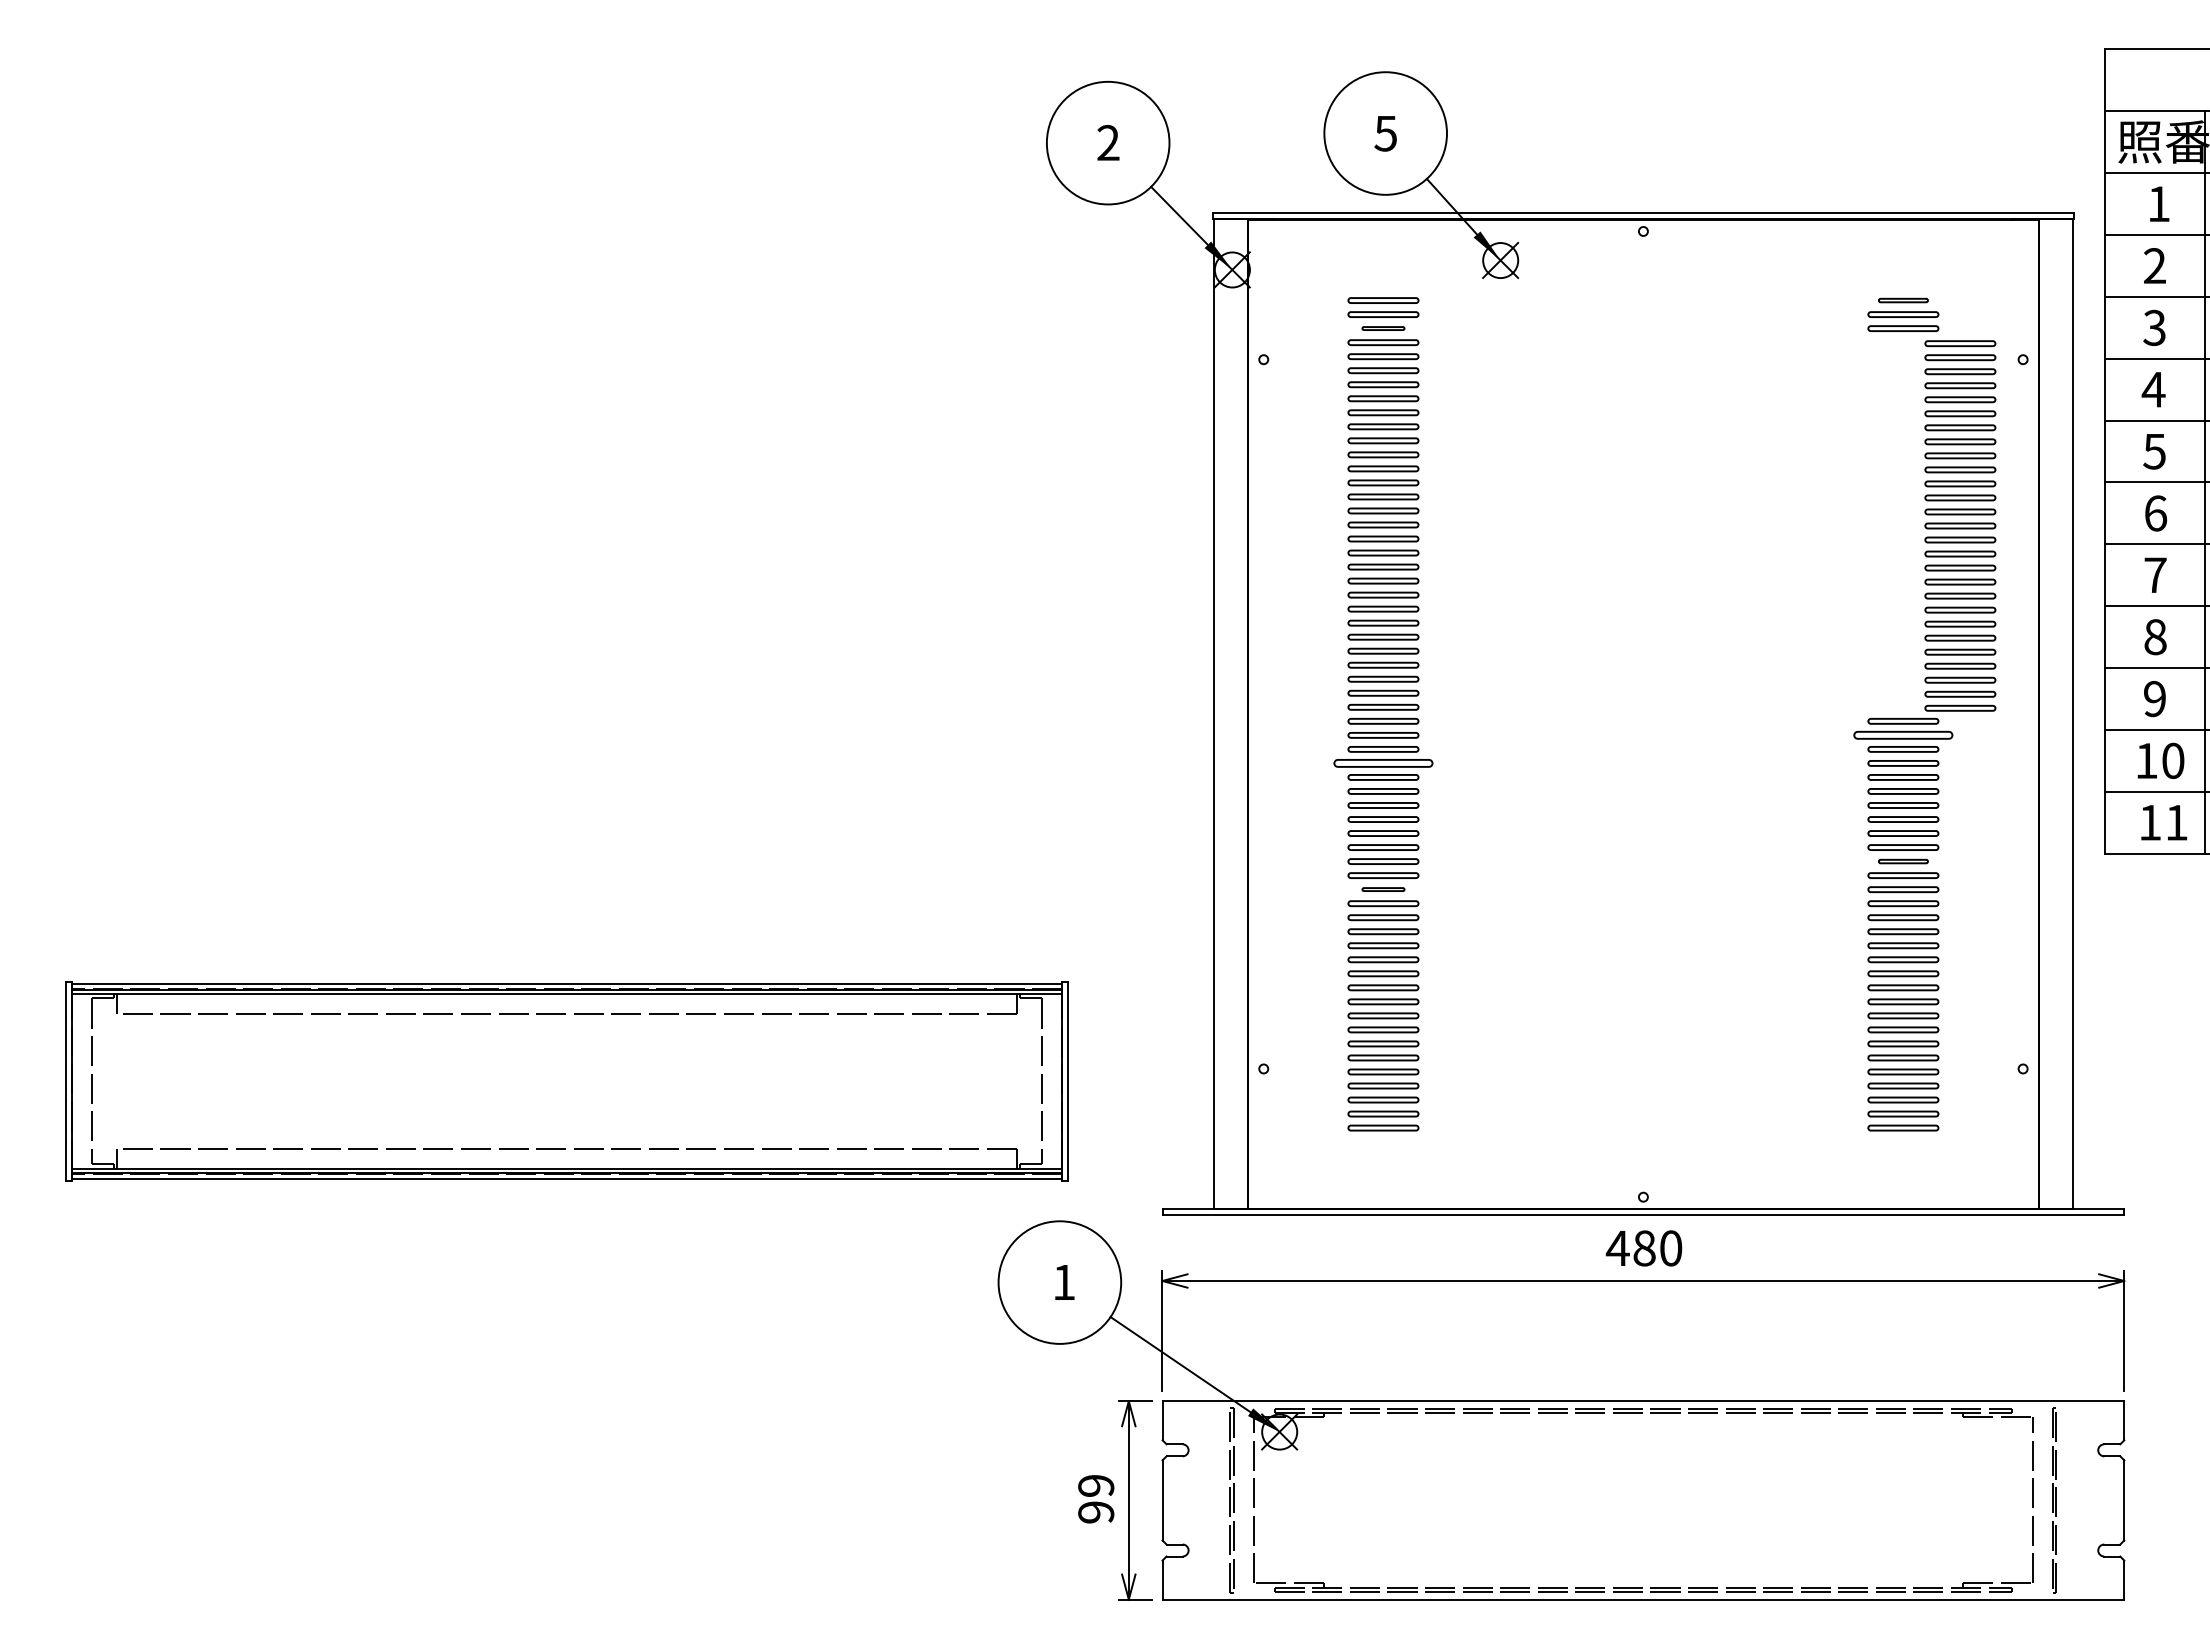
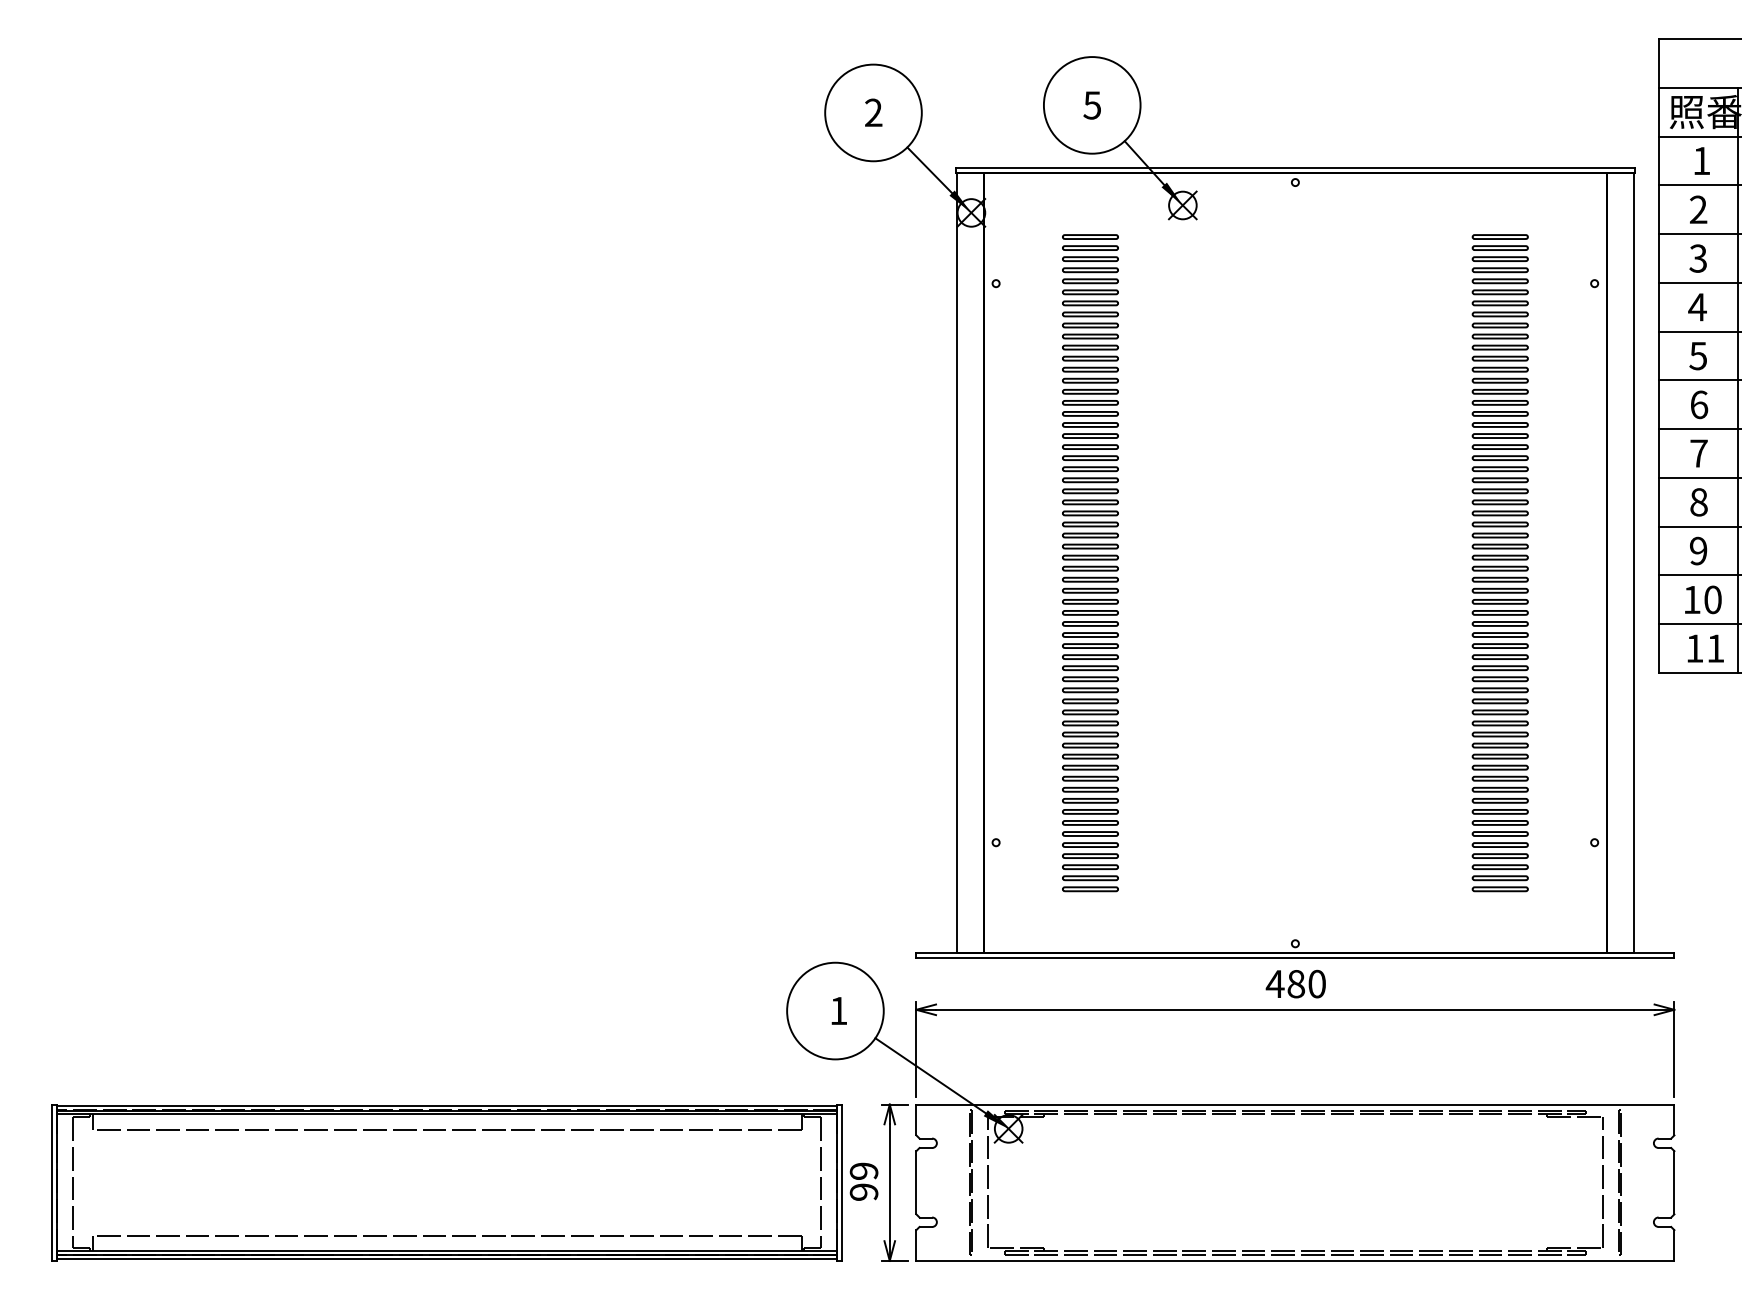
part: (1903, 300) -> (1500, 236), size x1.43
part: (1383, 328) -> (1090, 259), size x1.67
part: (1960, 525) -> (1500, 413), moved
part: (1903, 735) -> (1500, 579), size x0.71
part: (1383, 763) -> (1090, 601), size x0.71
part: (1903, 861) -> (1500, 679), size x1.43
part: (1383, 889) -> (1090, 701), size x1.67
part: (566, 1081) -> (446, 1182), moved

